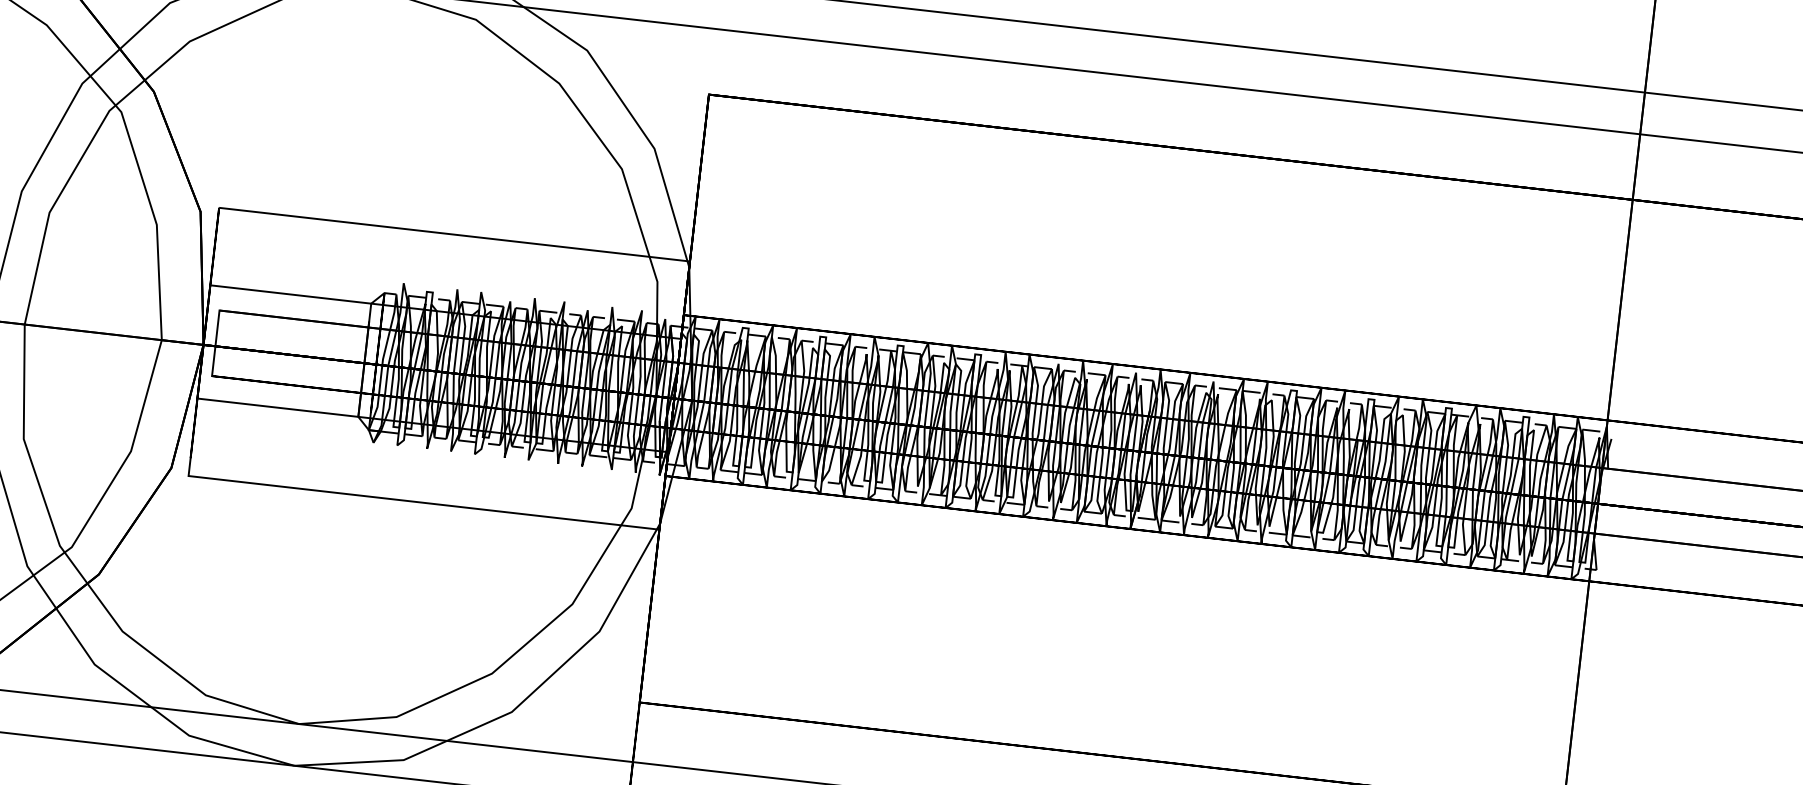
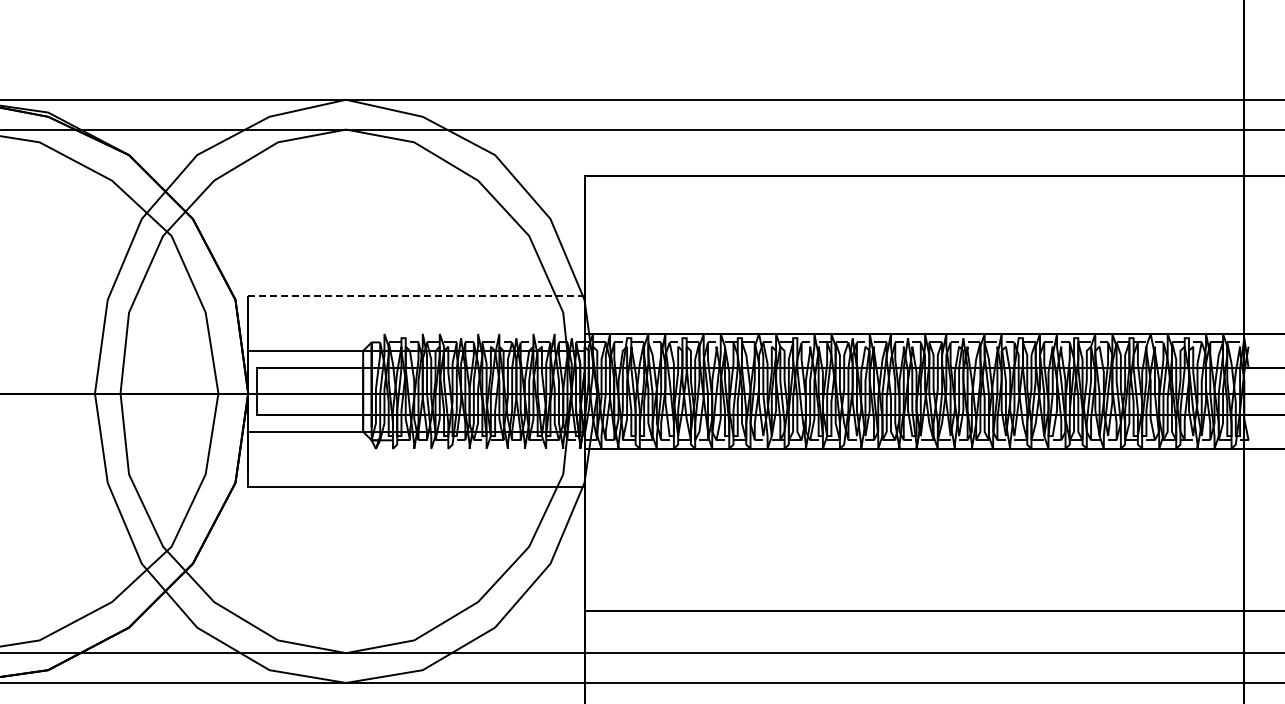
line: (453, 234) -> (415, 295), solid -> dashed

